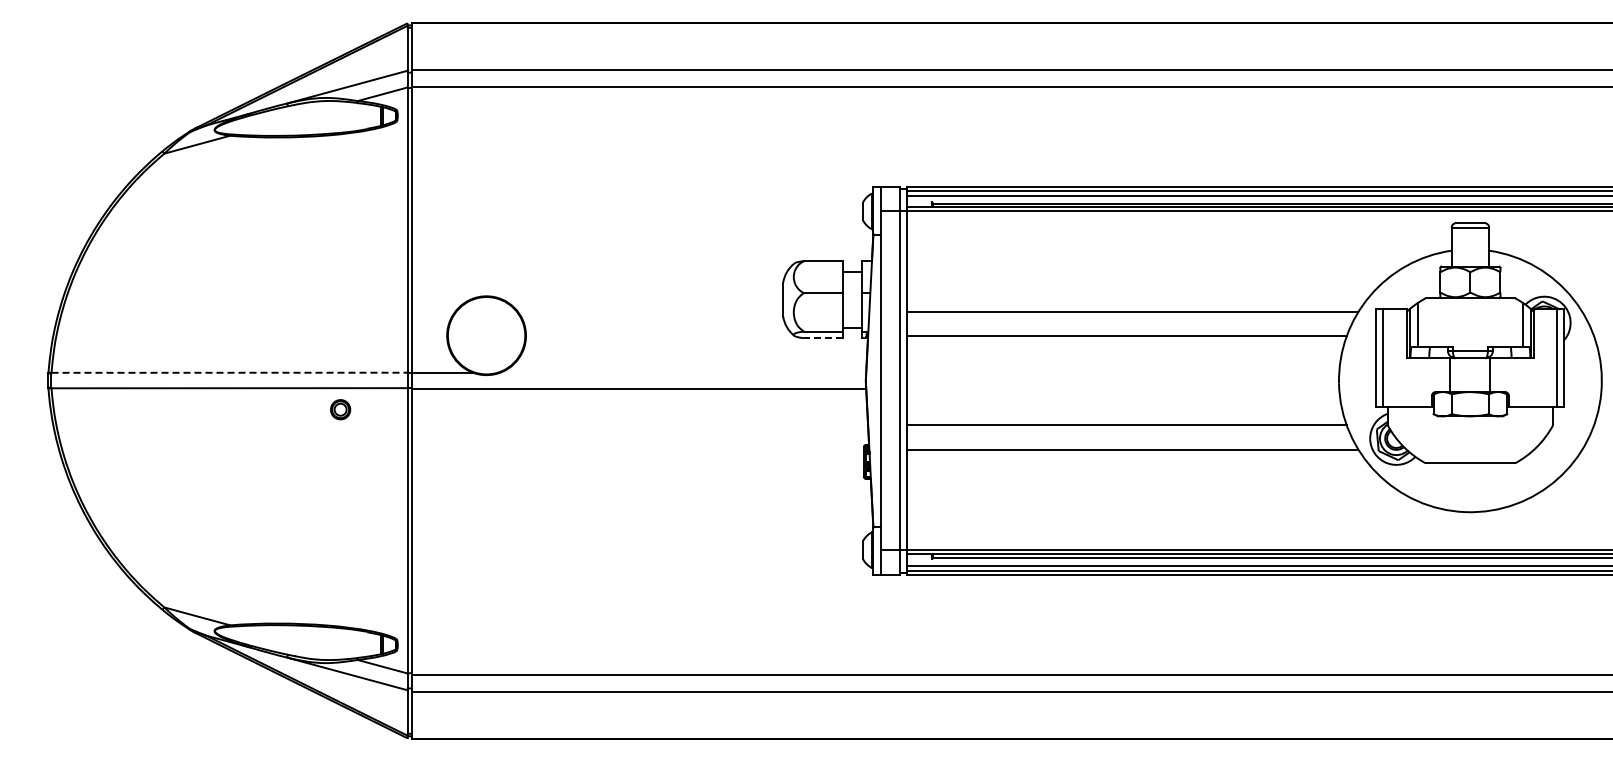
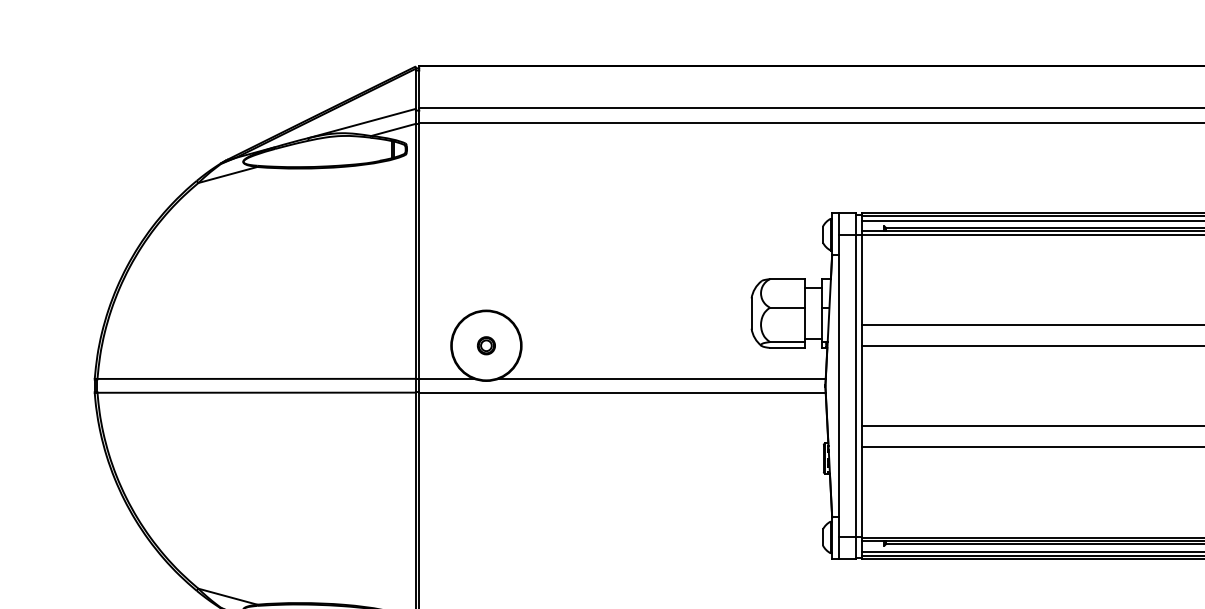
line: (823, 338) -> (787, 348), dashed -> solid
line: (230, 372) -> (257, 378), dashed -> solid
line: (682, 372) -> (661, 378), added
part: (340, 409) -> (486, 345), moved

